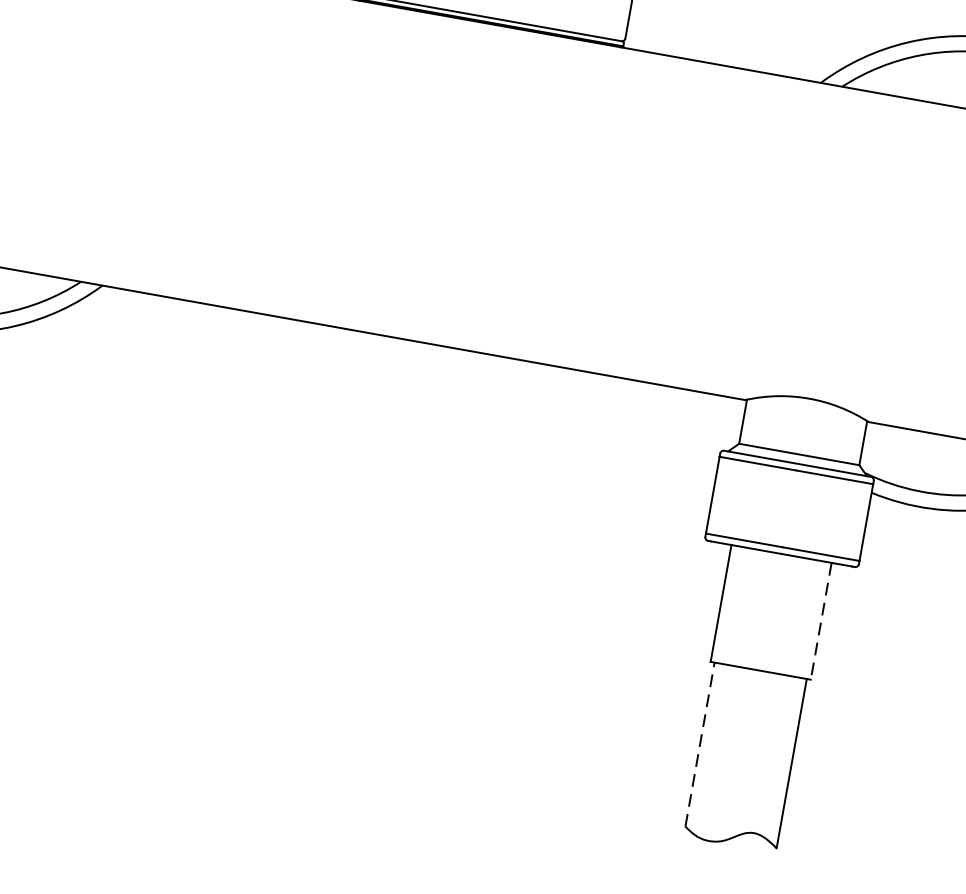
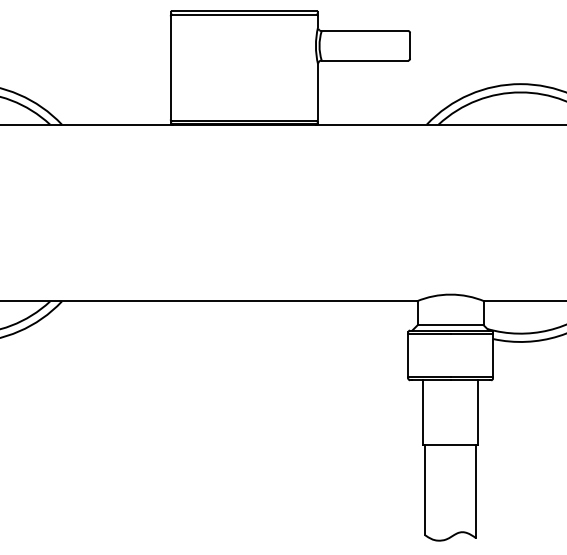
line: (821, 623) -> (478, 413), dashed -> solid
line: (700, 743) -> (425, 489), dashed -> solid

